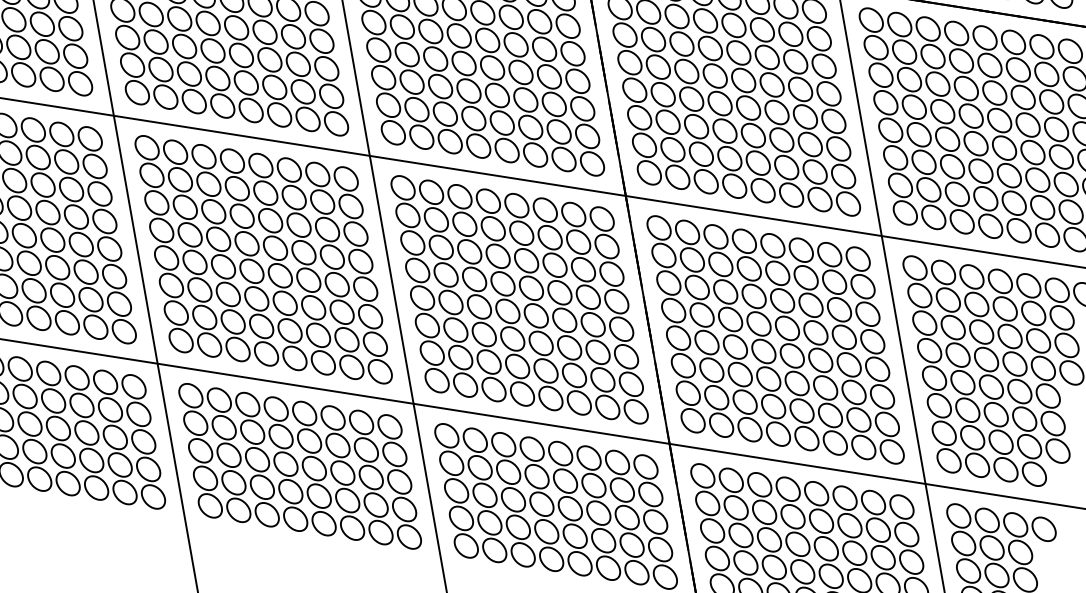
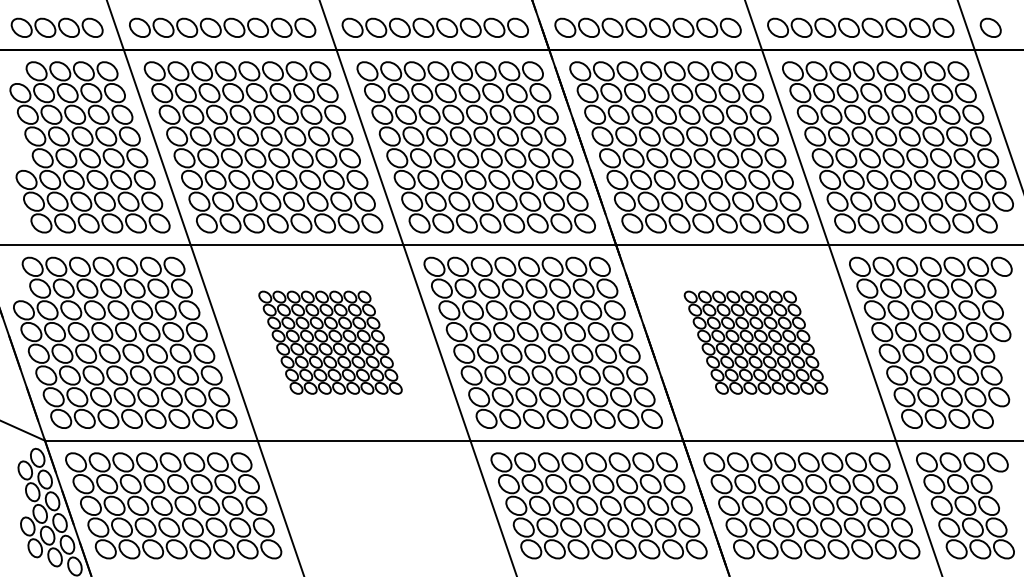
part: (263, 259) -> (330, 342), size x0.6
part: (775, 339) -> (755, 342), size x0.6
part: (299, 465) -> (385, 505), removed

